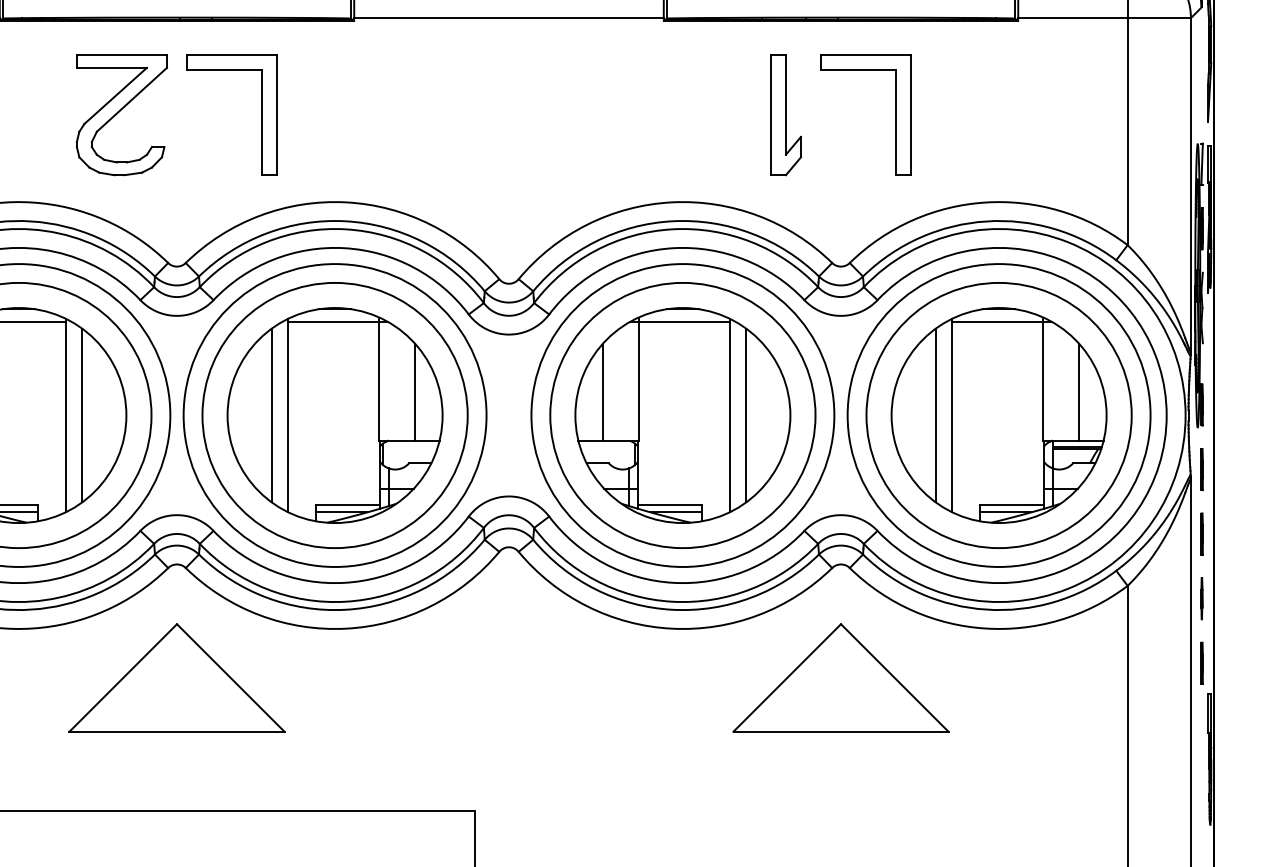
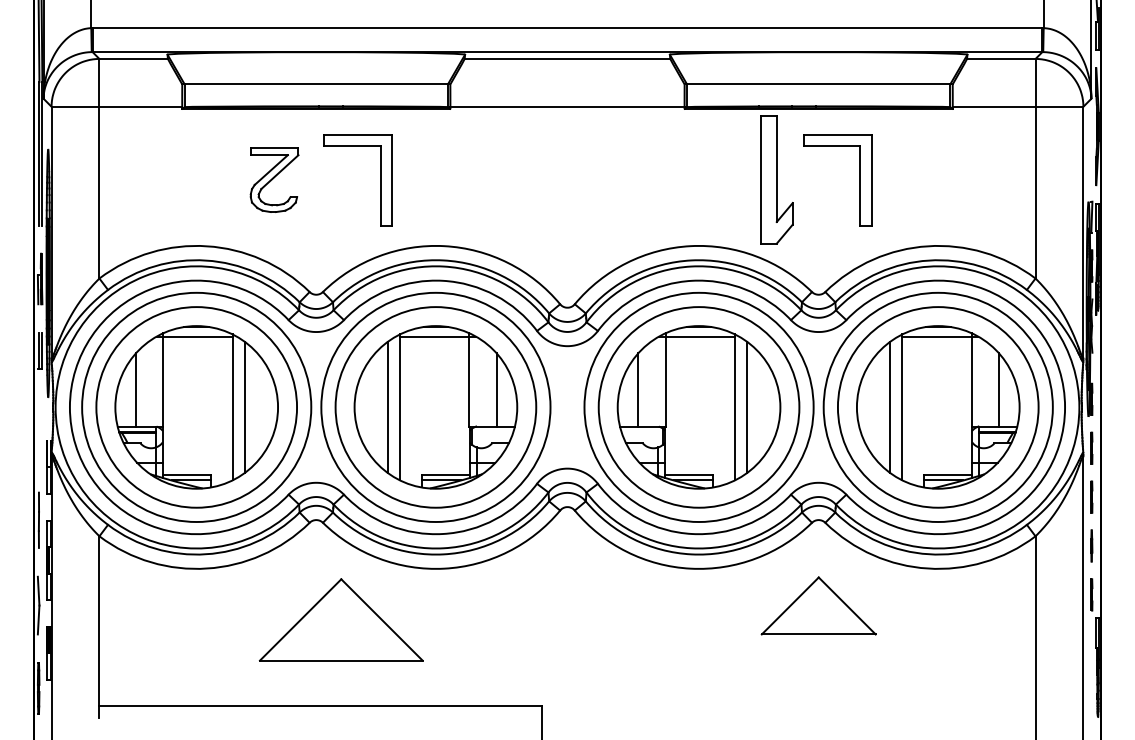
part: (121, 115) -> (274, 180), size x0.7
part: (786, 115) -> (777, 180), size x1.4
part: (175, 677) -> (340, 619), moved
part: (840, 677) -> (818, 605), size x0.7

